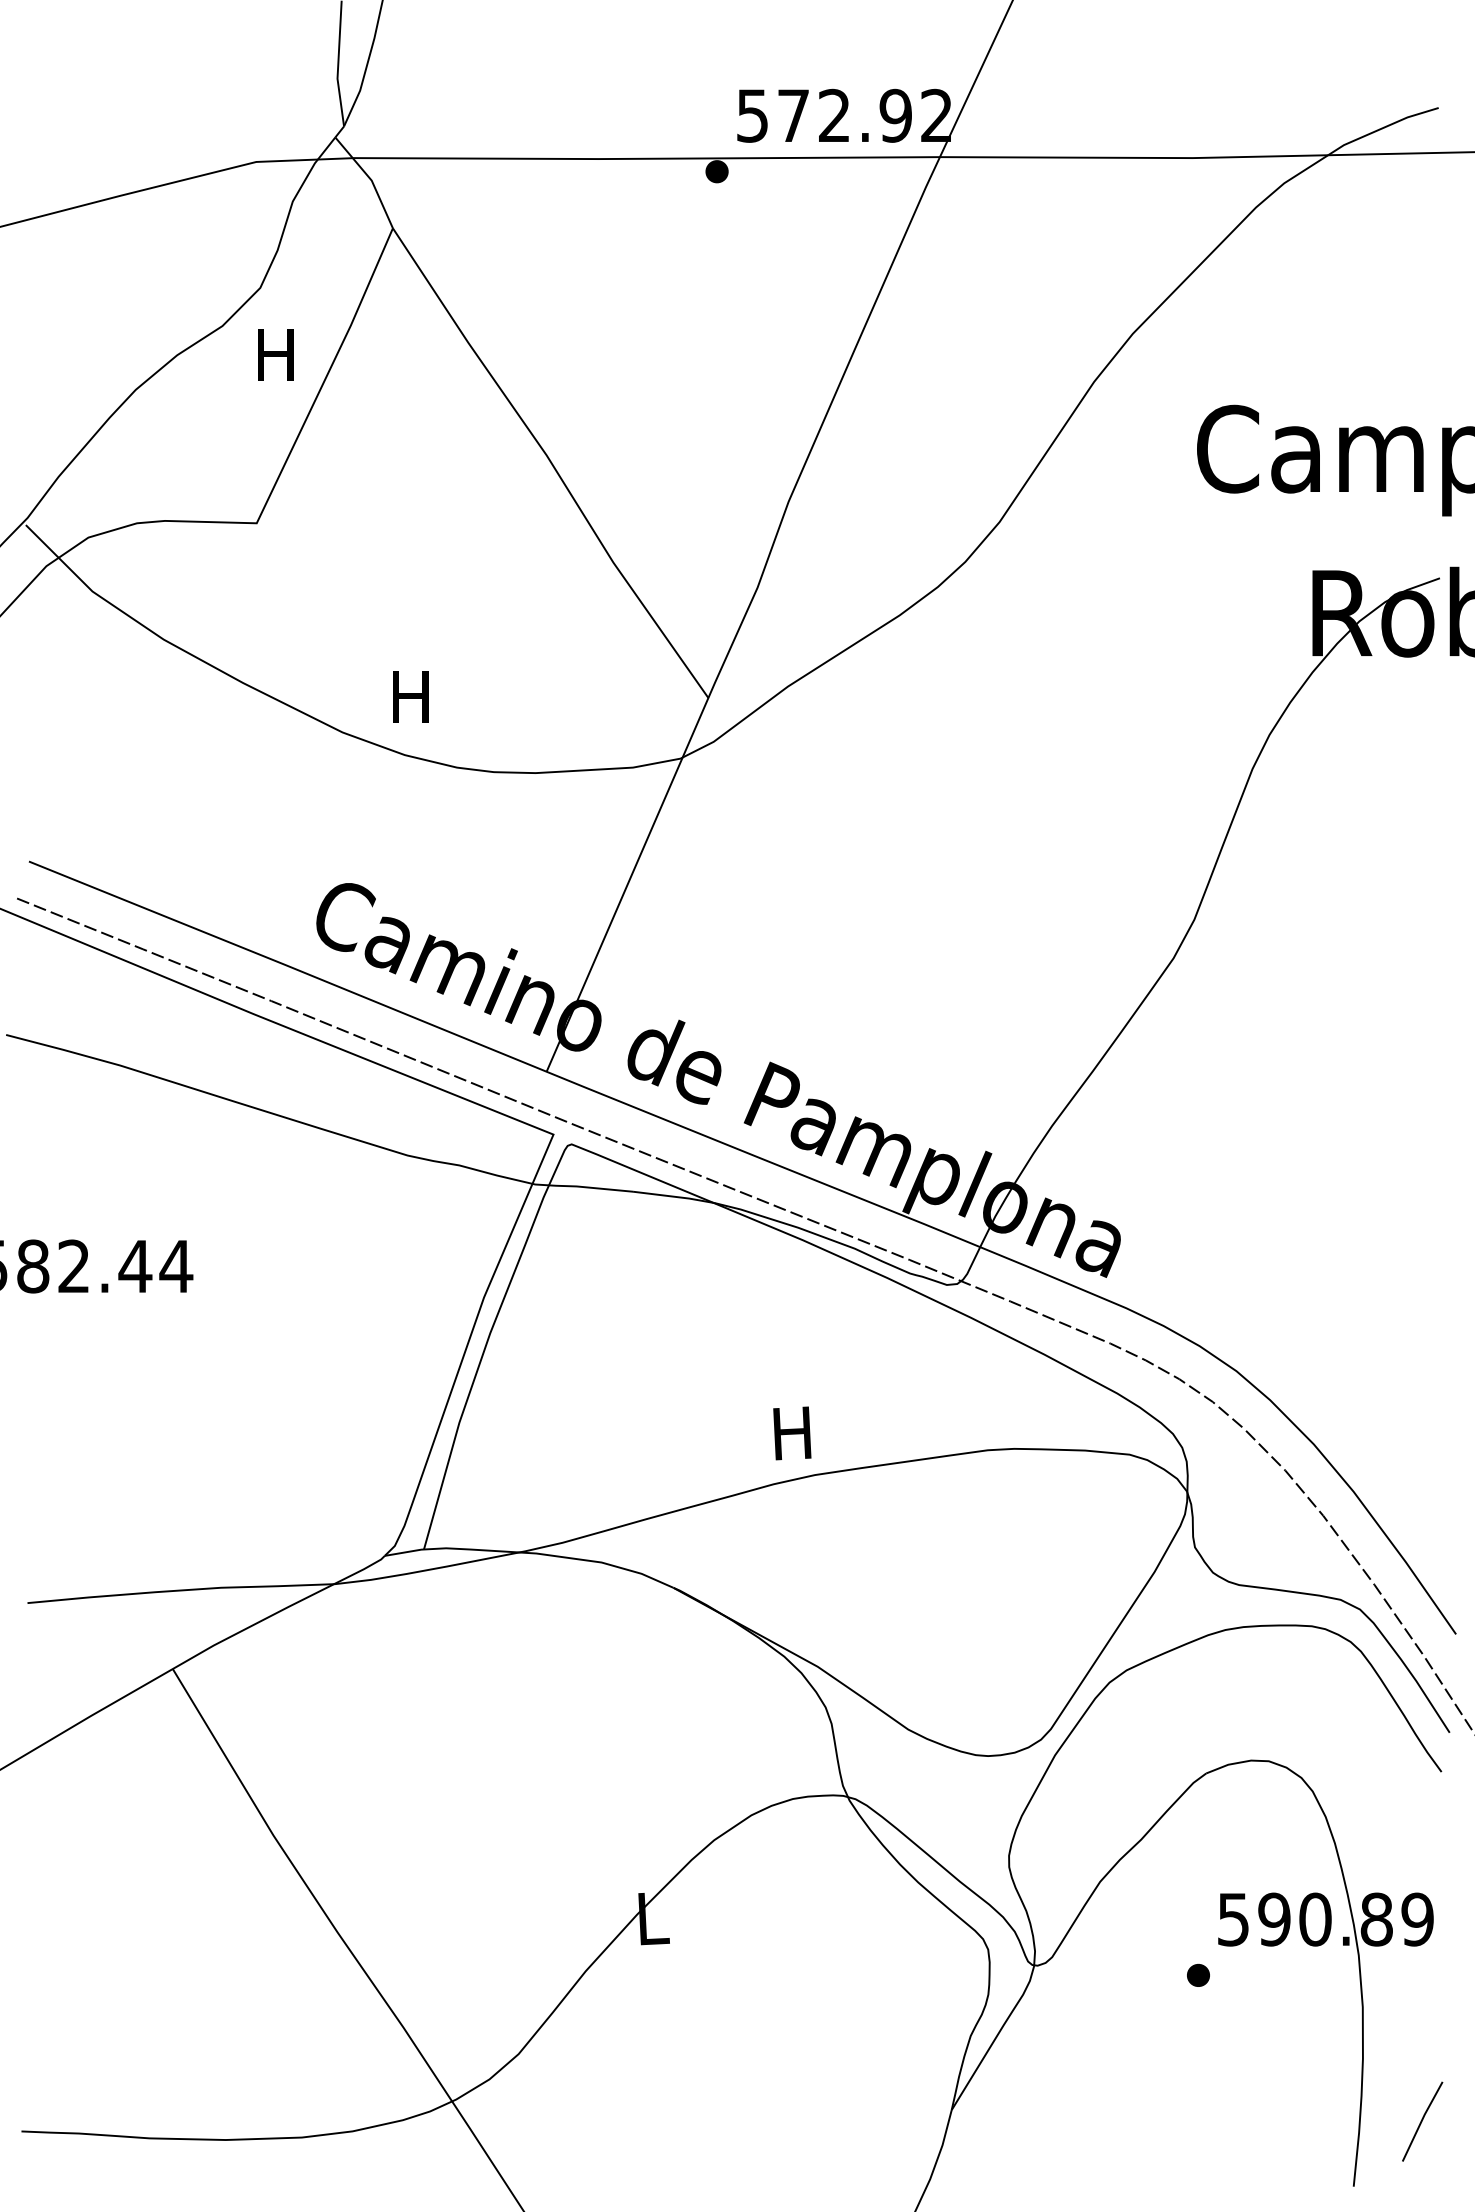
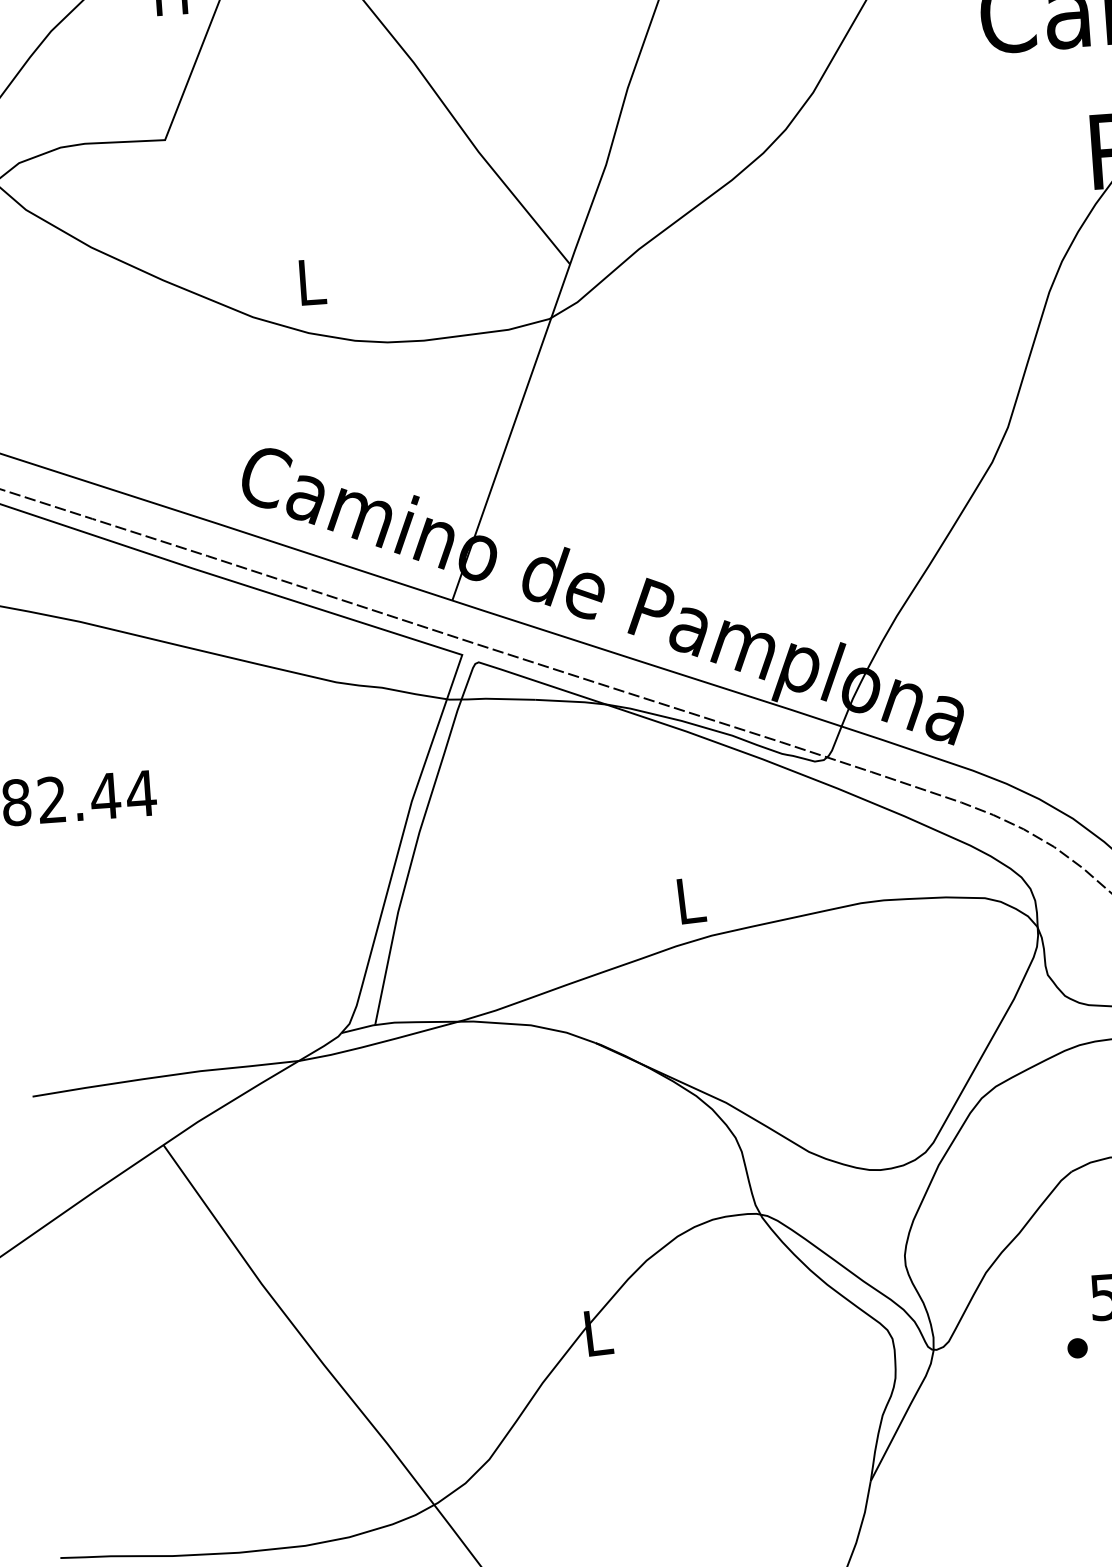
text: (410, 696) -> (310, 281), H -> L
text: (792, 1433) -> (689, 900), H -> L

